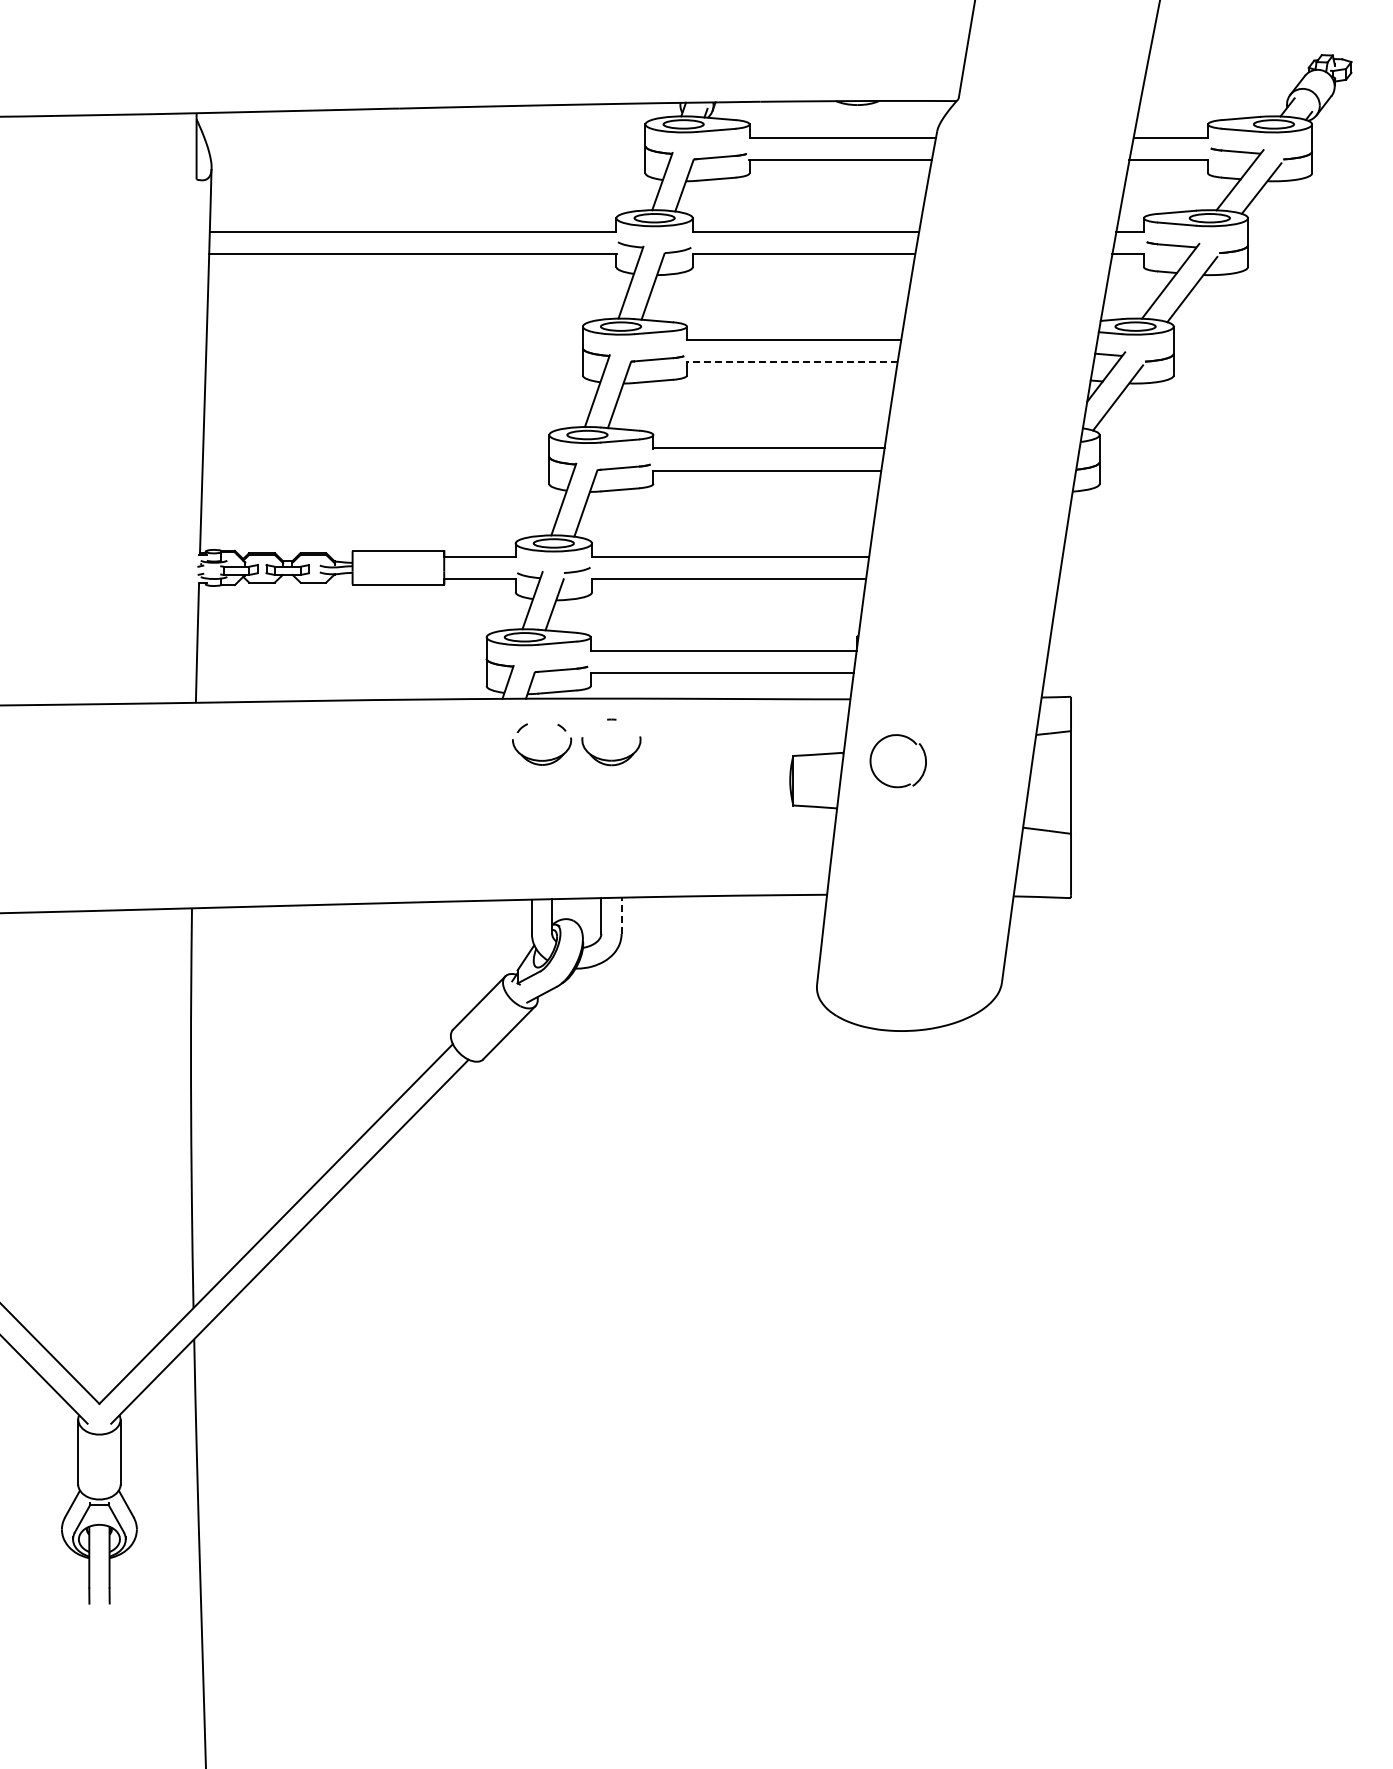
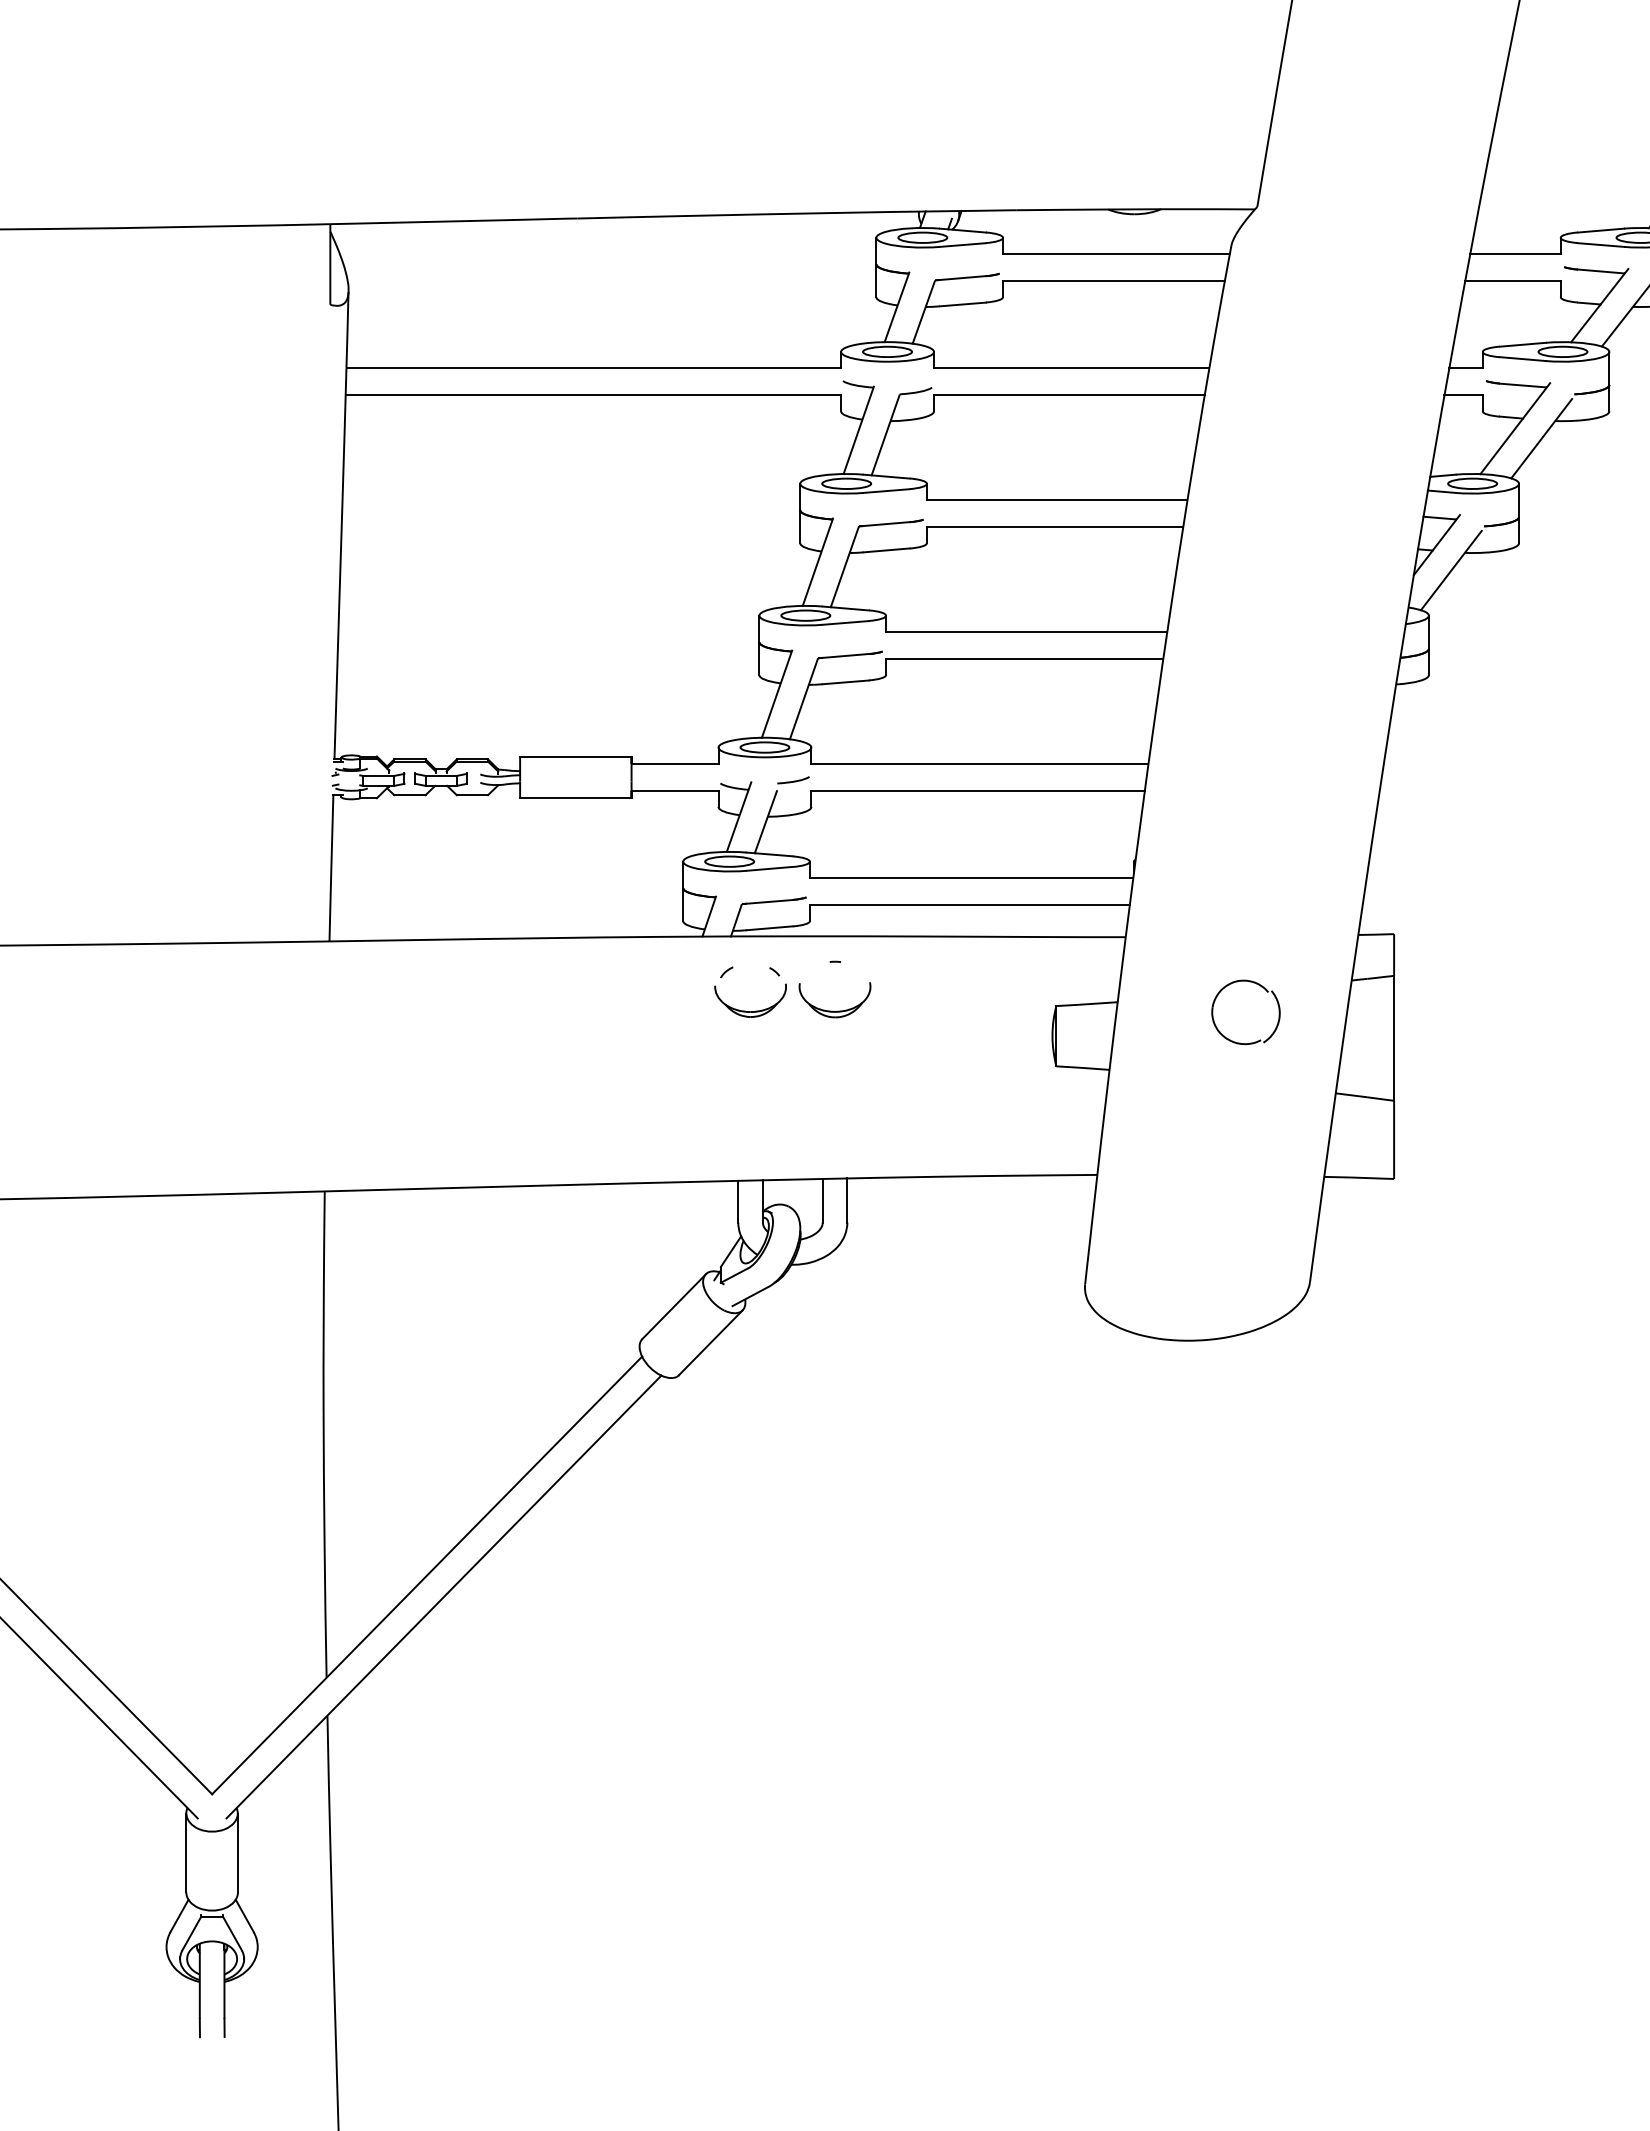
line: (791, 362) -> (1054, 527), dashed -> solid
part: (892, 785) -> (1238, 1041), moved
line: (621, 915) -> (847, 1200), dashed -> solid

